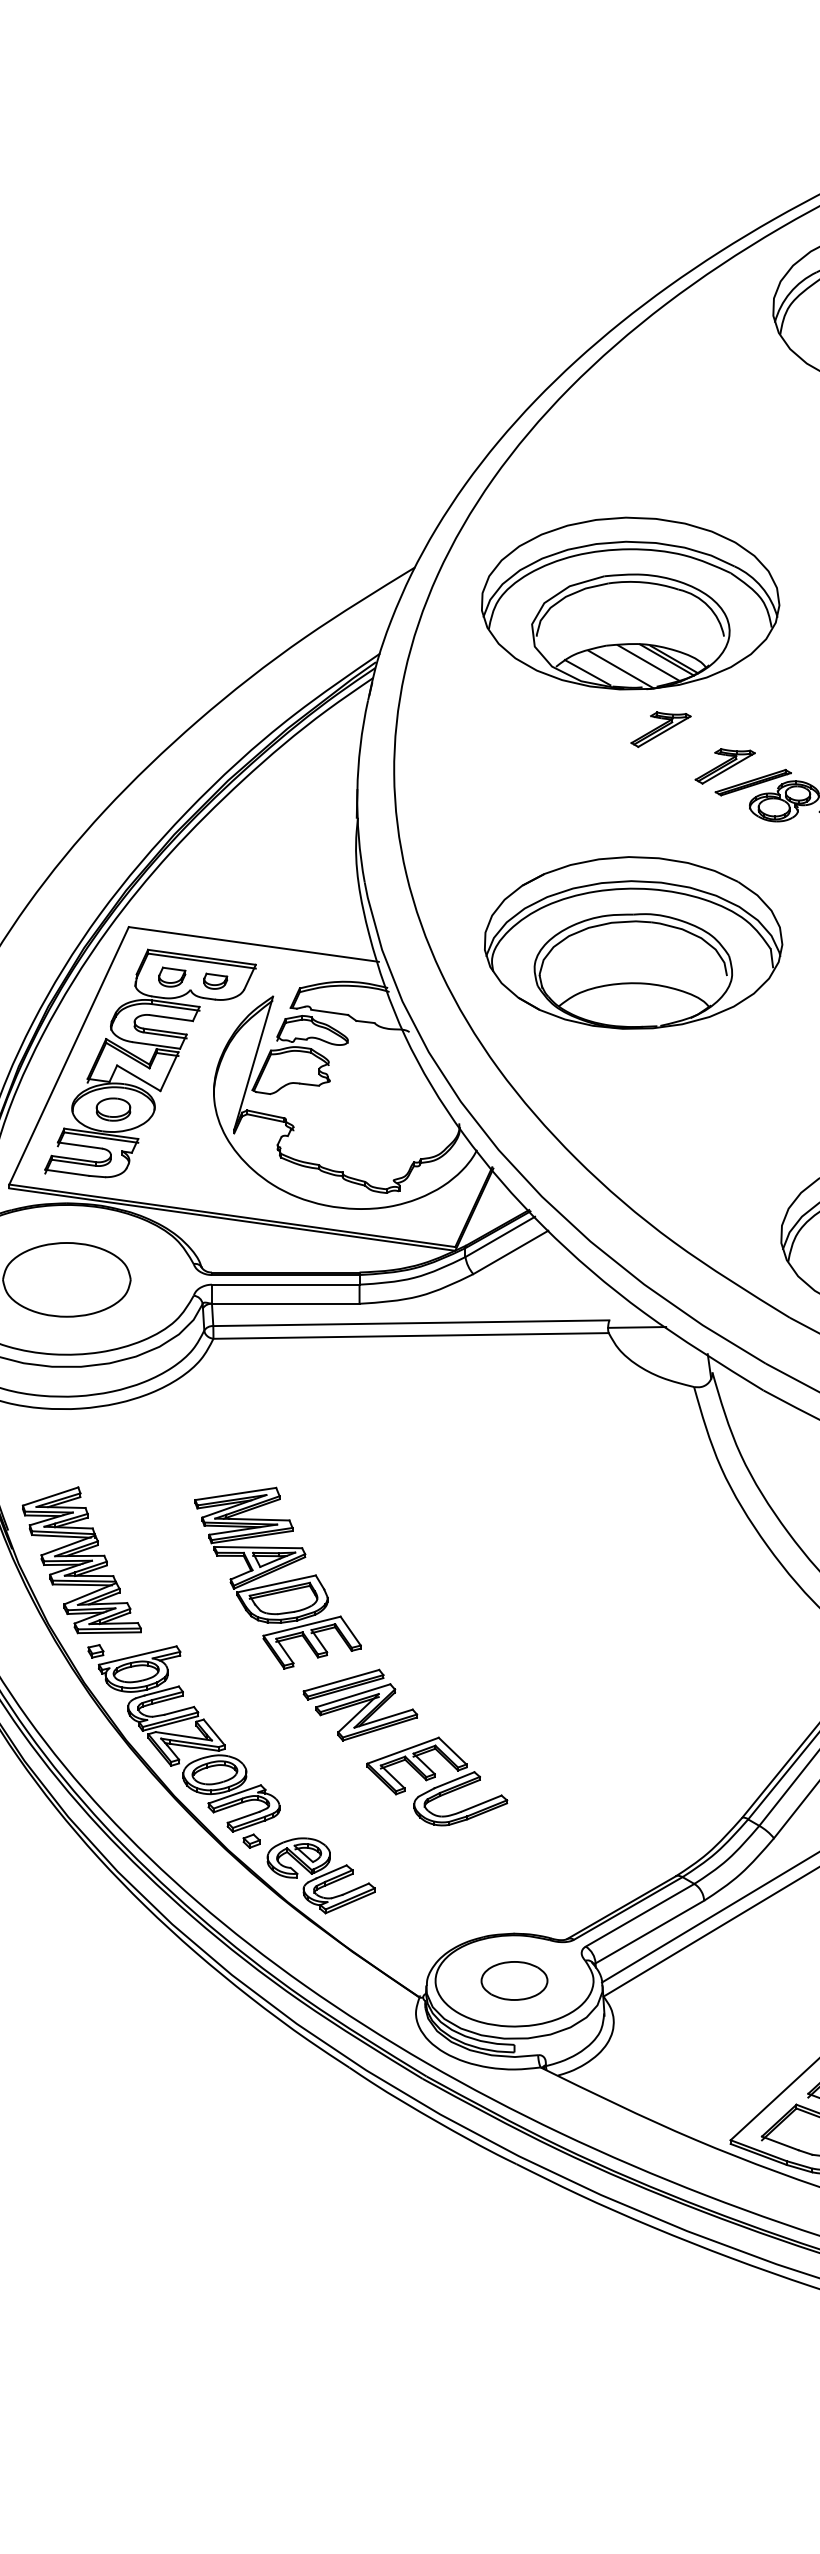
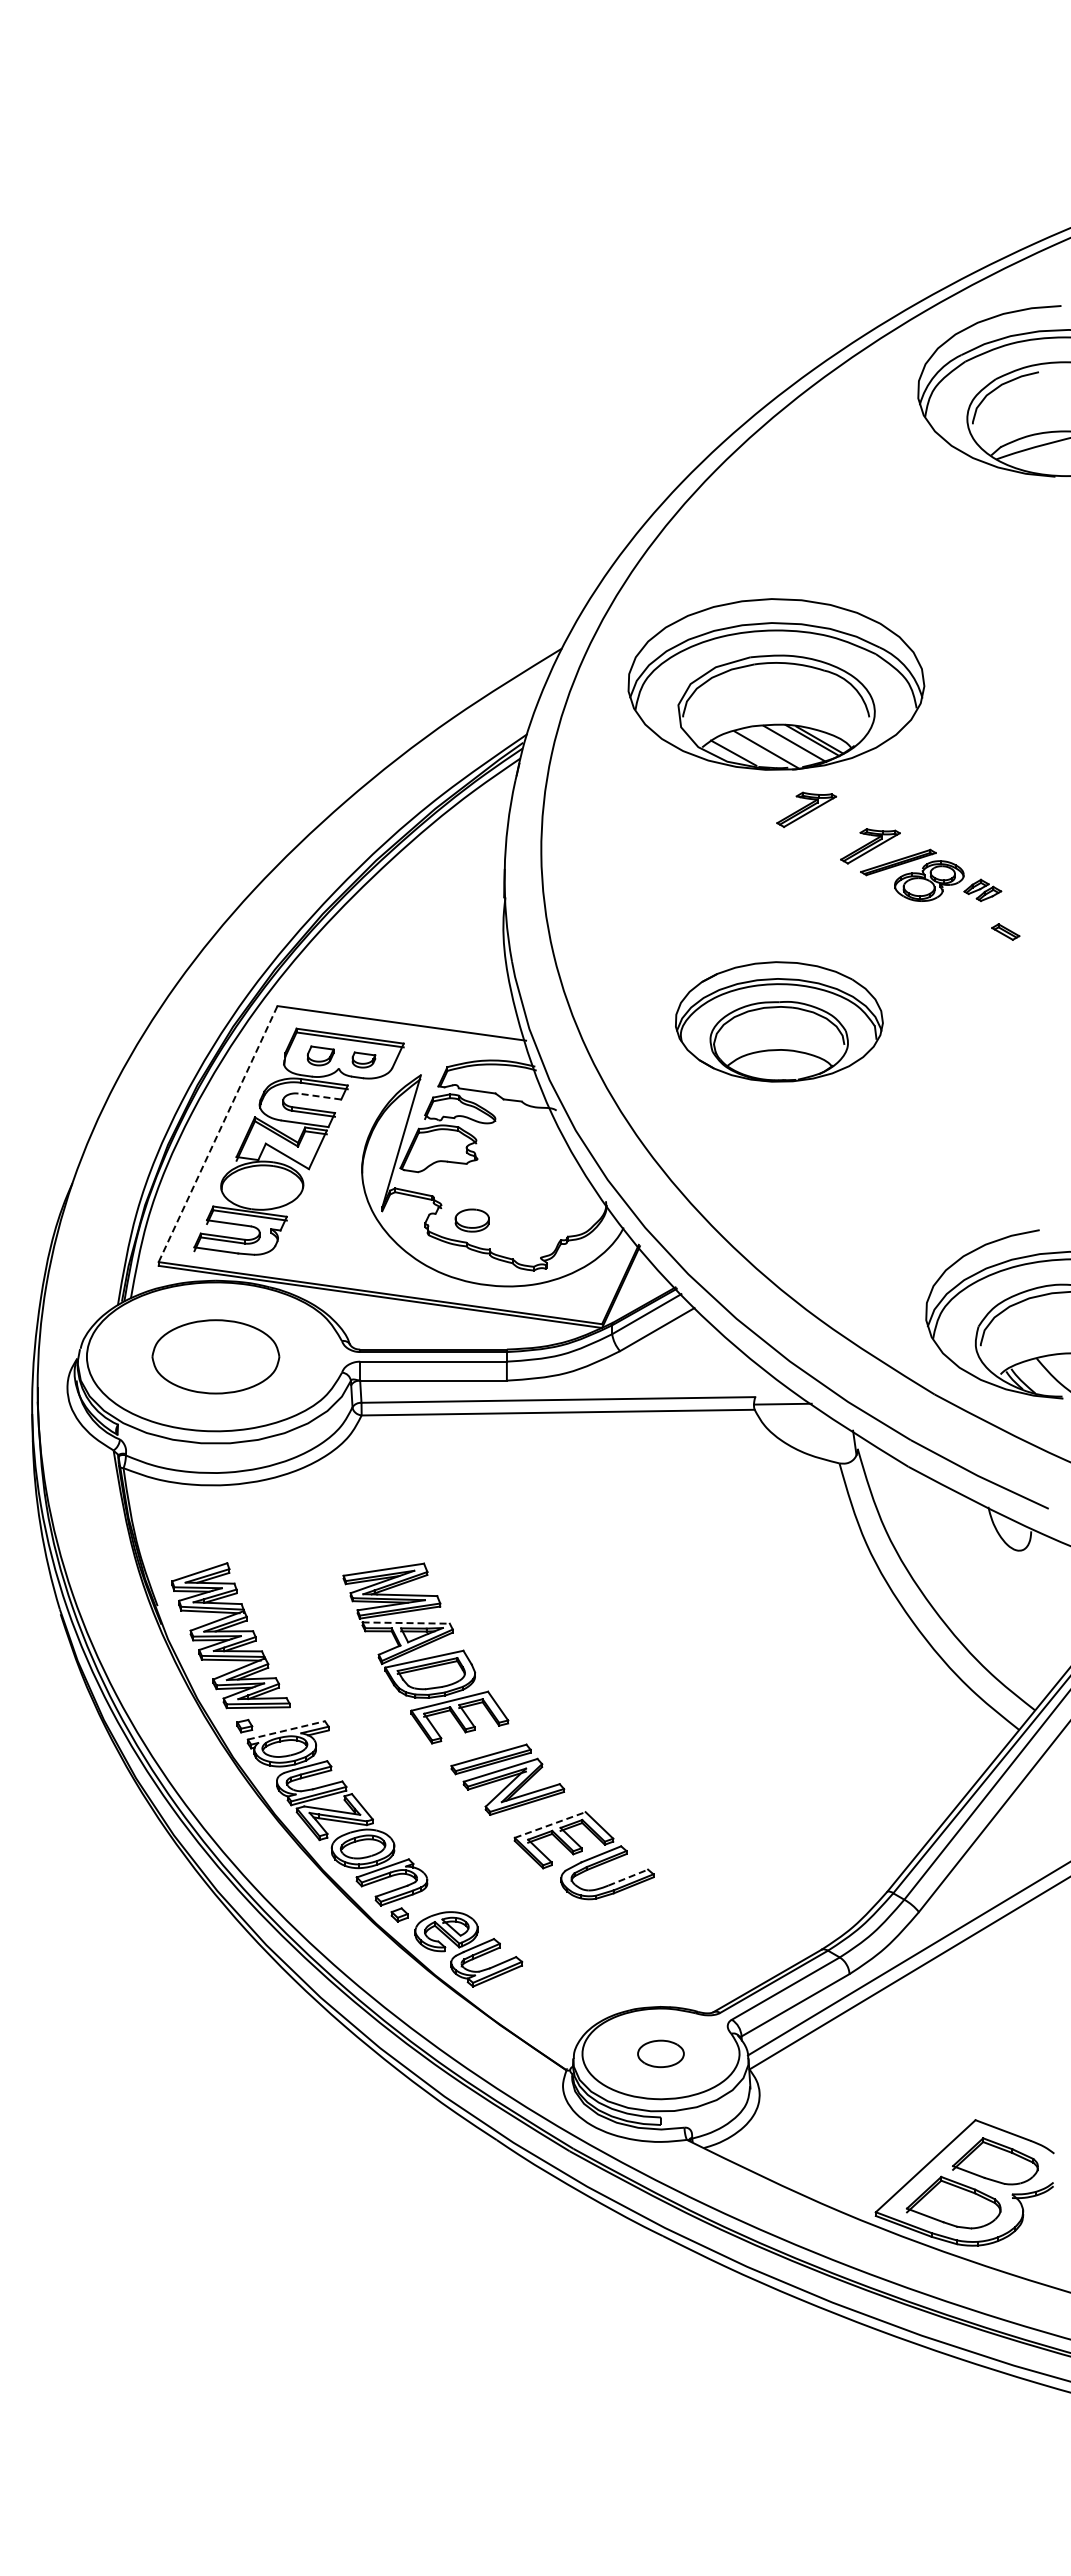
part: (633, 942) -> (779, 1021), size x0.7
line: (171, 1017) -> (319, 1096), solid -> dashed
line: (69, 1055) -> (218, 1133), solid -> dashed
part: (112, 1109) -> (471, 1220), moved
line: (258, 1548) -> (406, 1623), solid -> dashed
line: (137, 1655) -> (286, 1730), solid -> dashed
line: (403, 1751) -> (550, 1825), solid -> dashed
line: (481, 1803) -> (628, 1877), solid -> dashed
part: (514, 1980) -> (660, 2053), size x0.7

